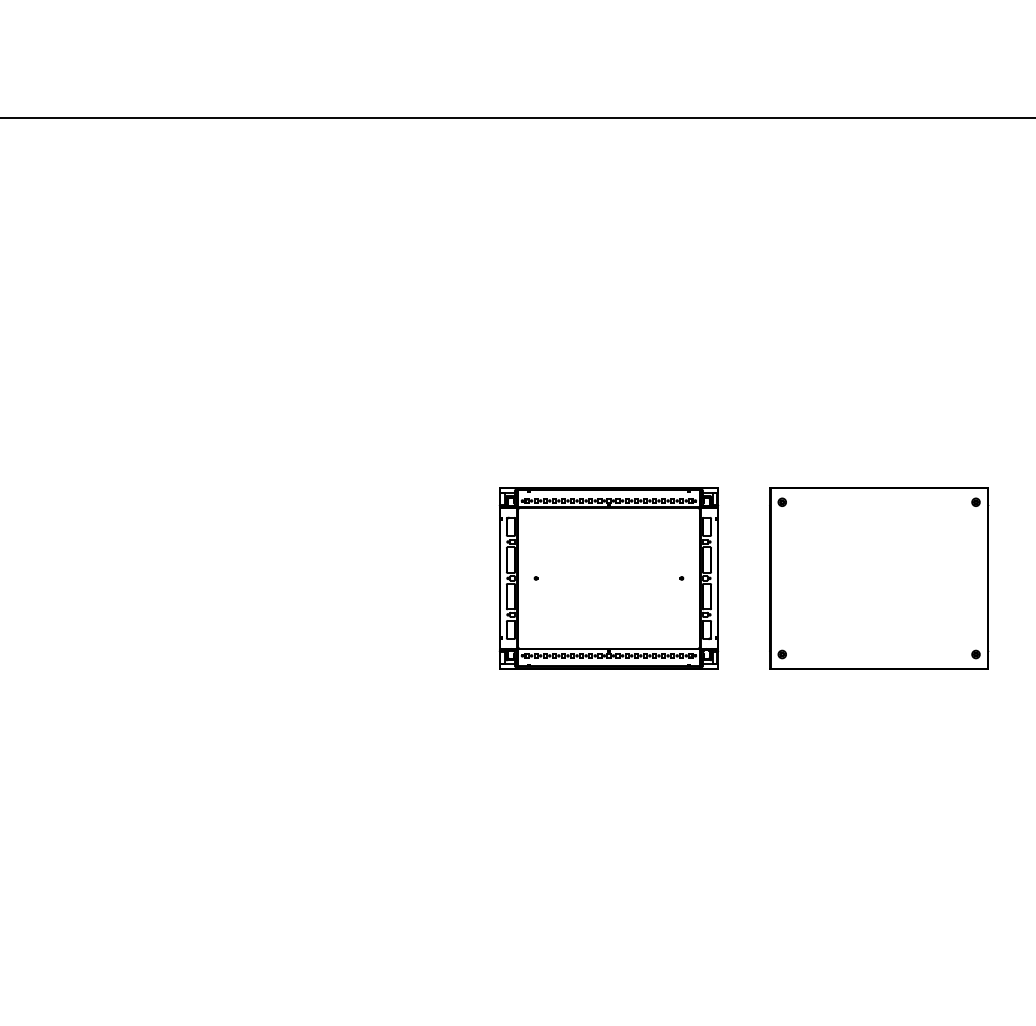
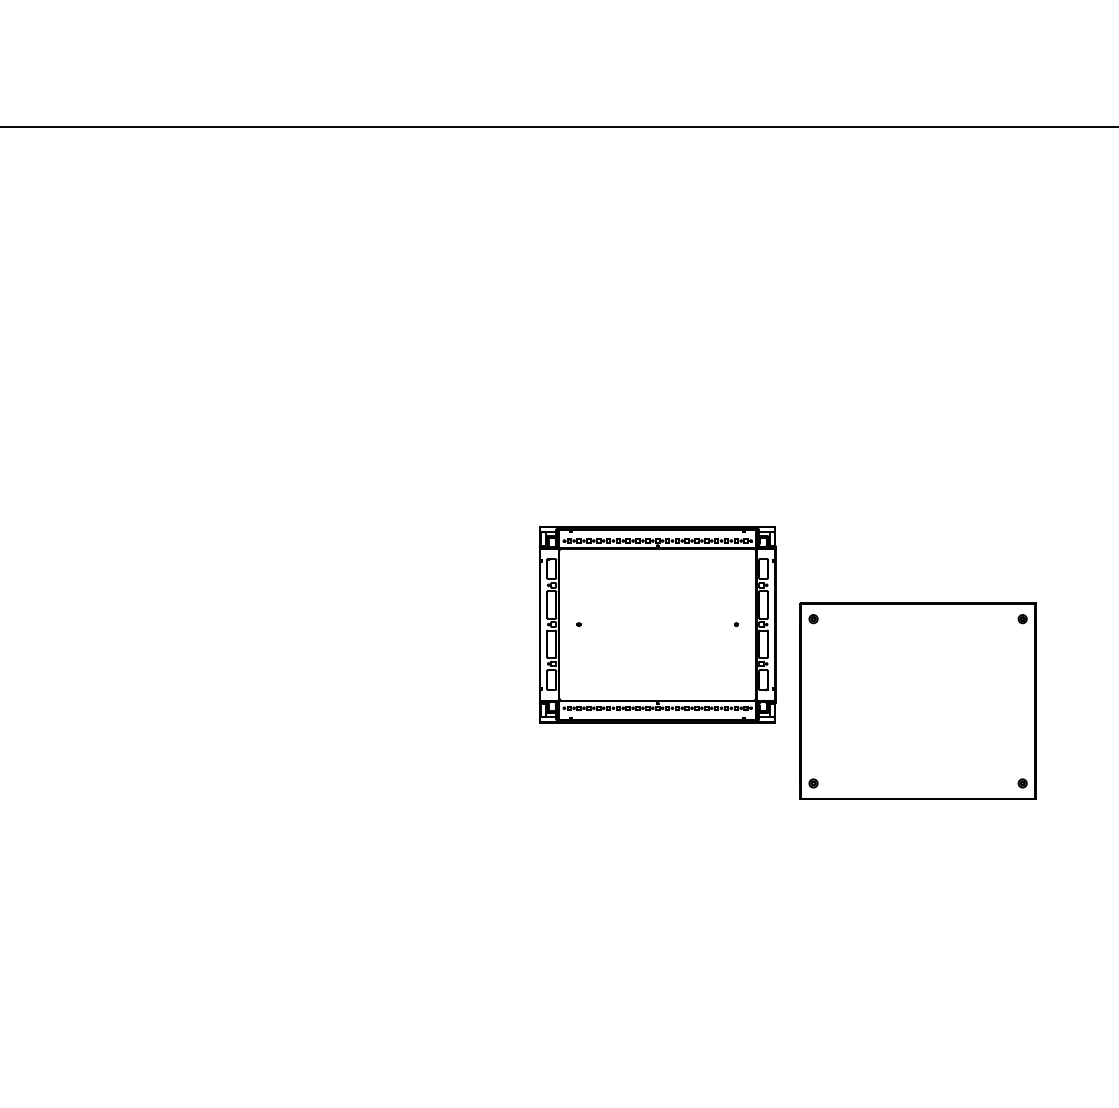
part: (879, 578) -> (918, 701), moved

